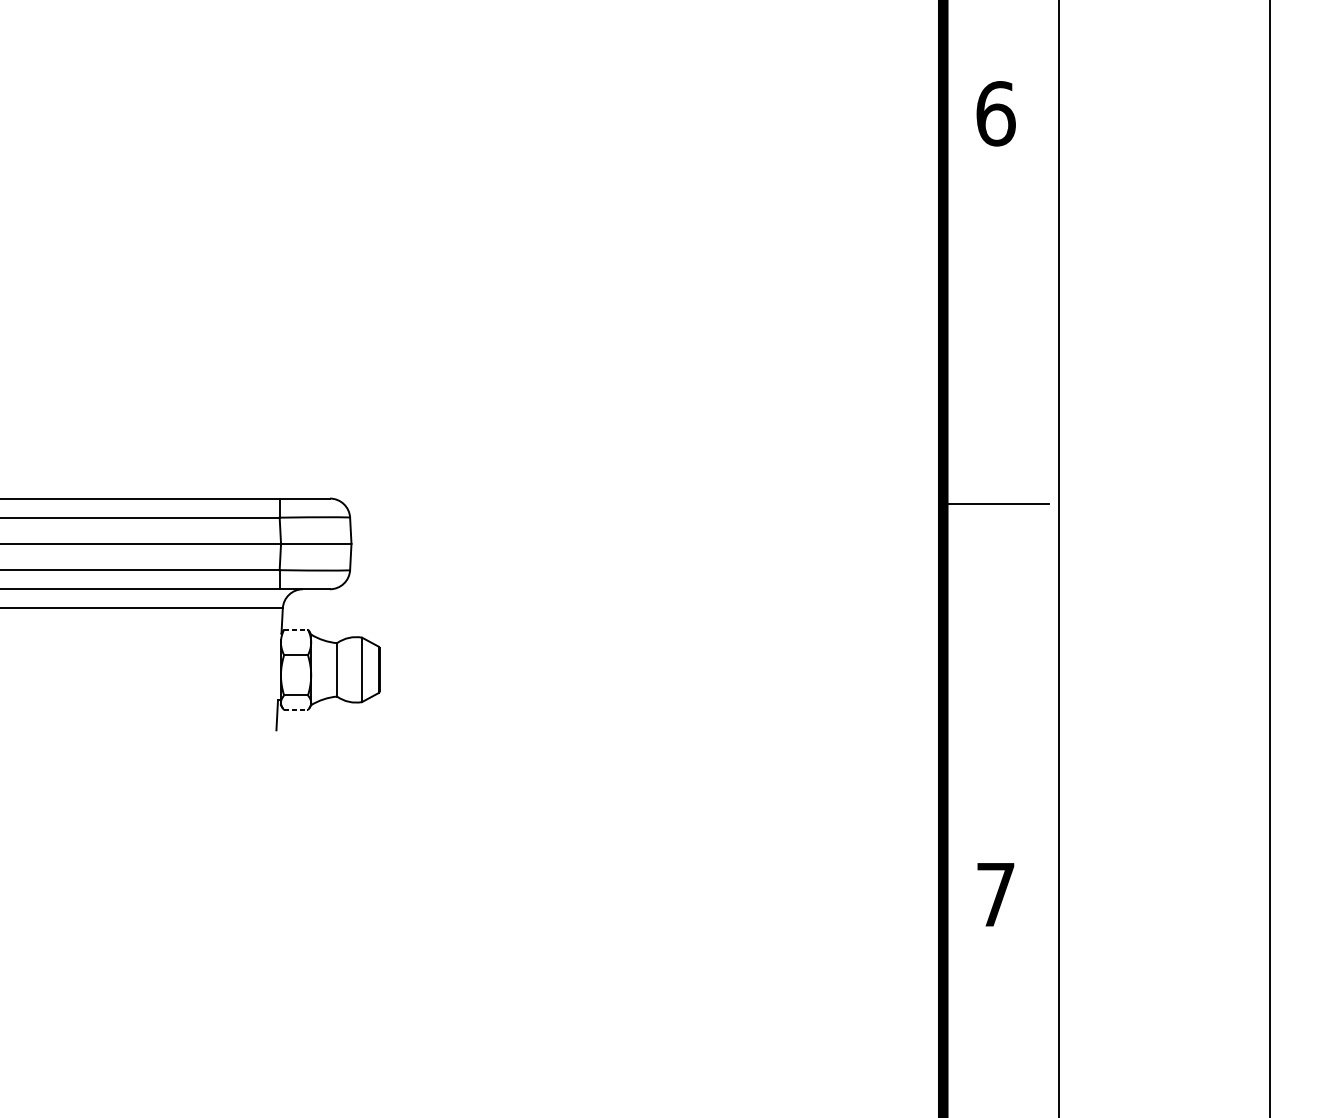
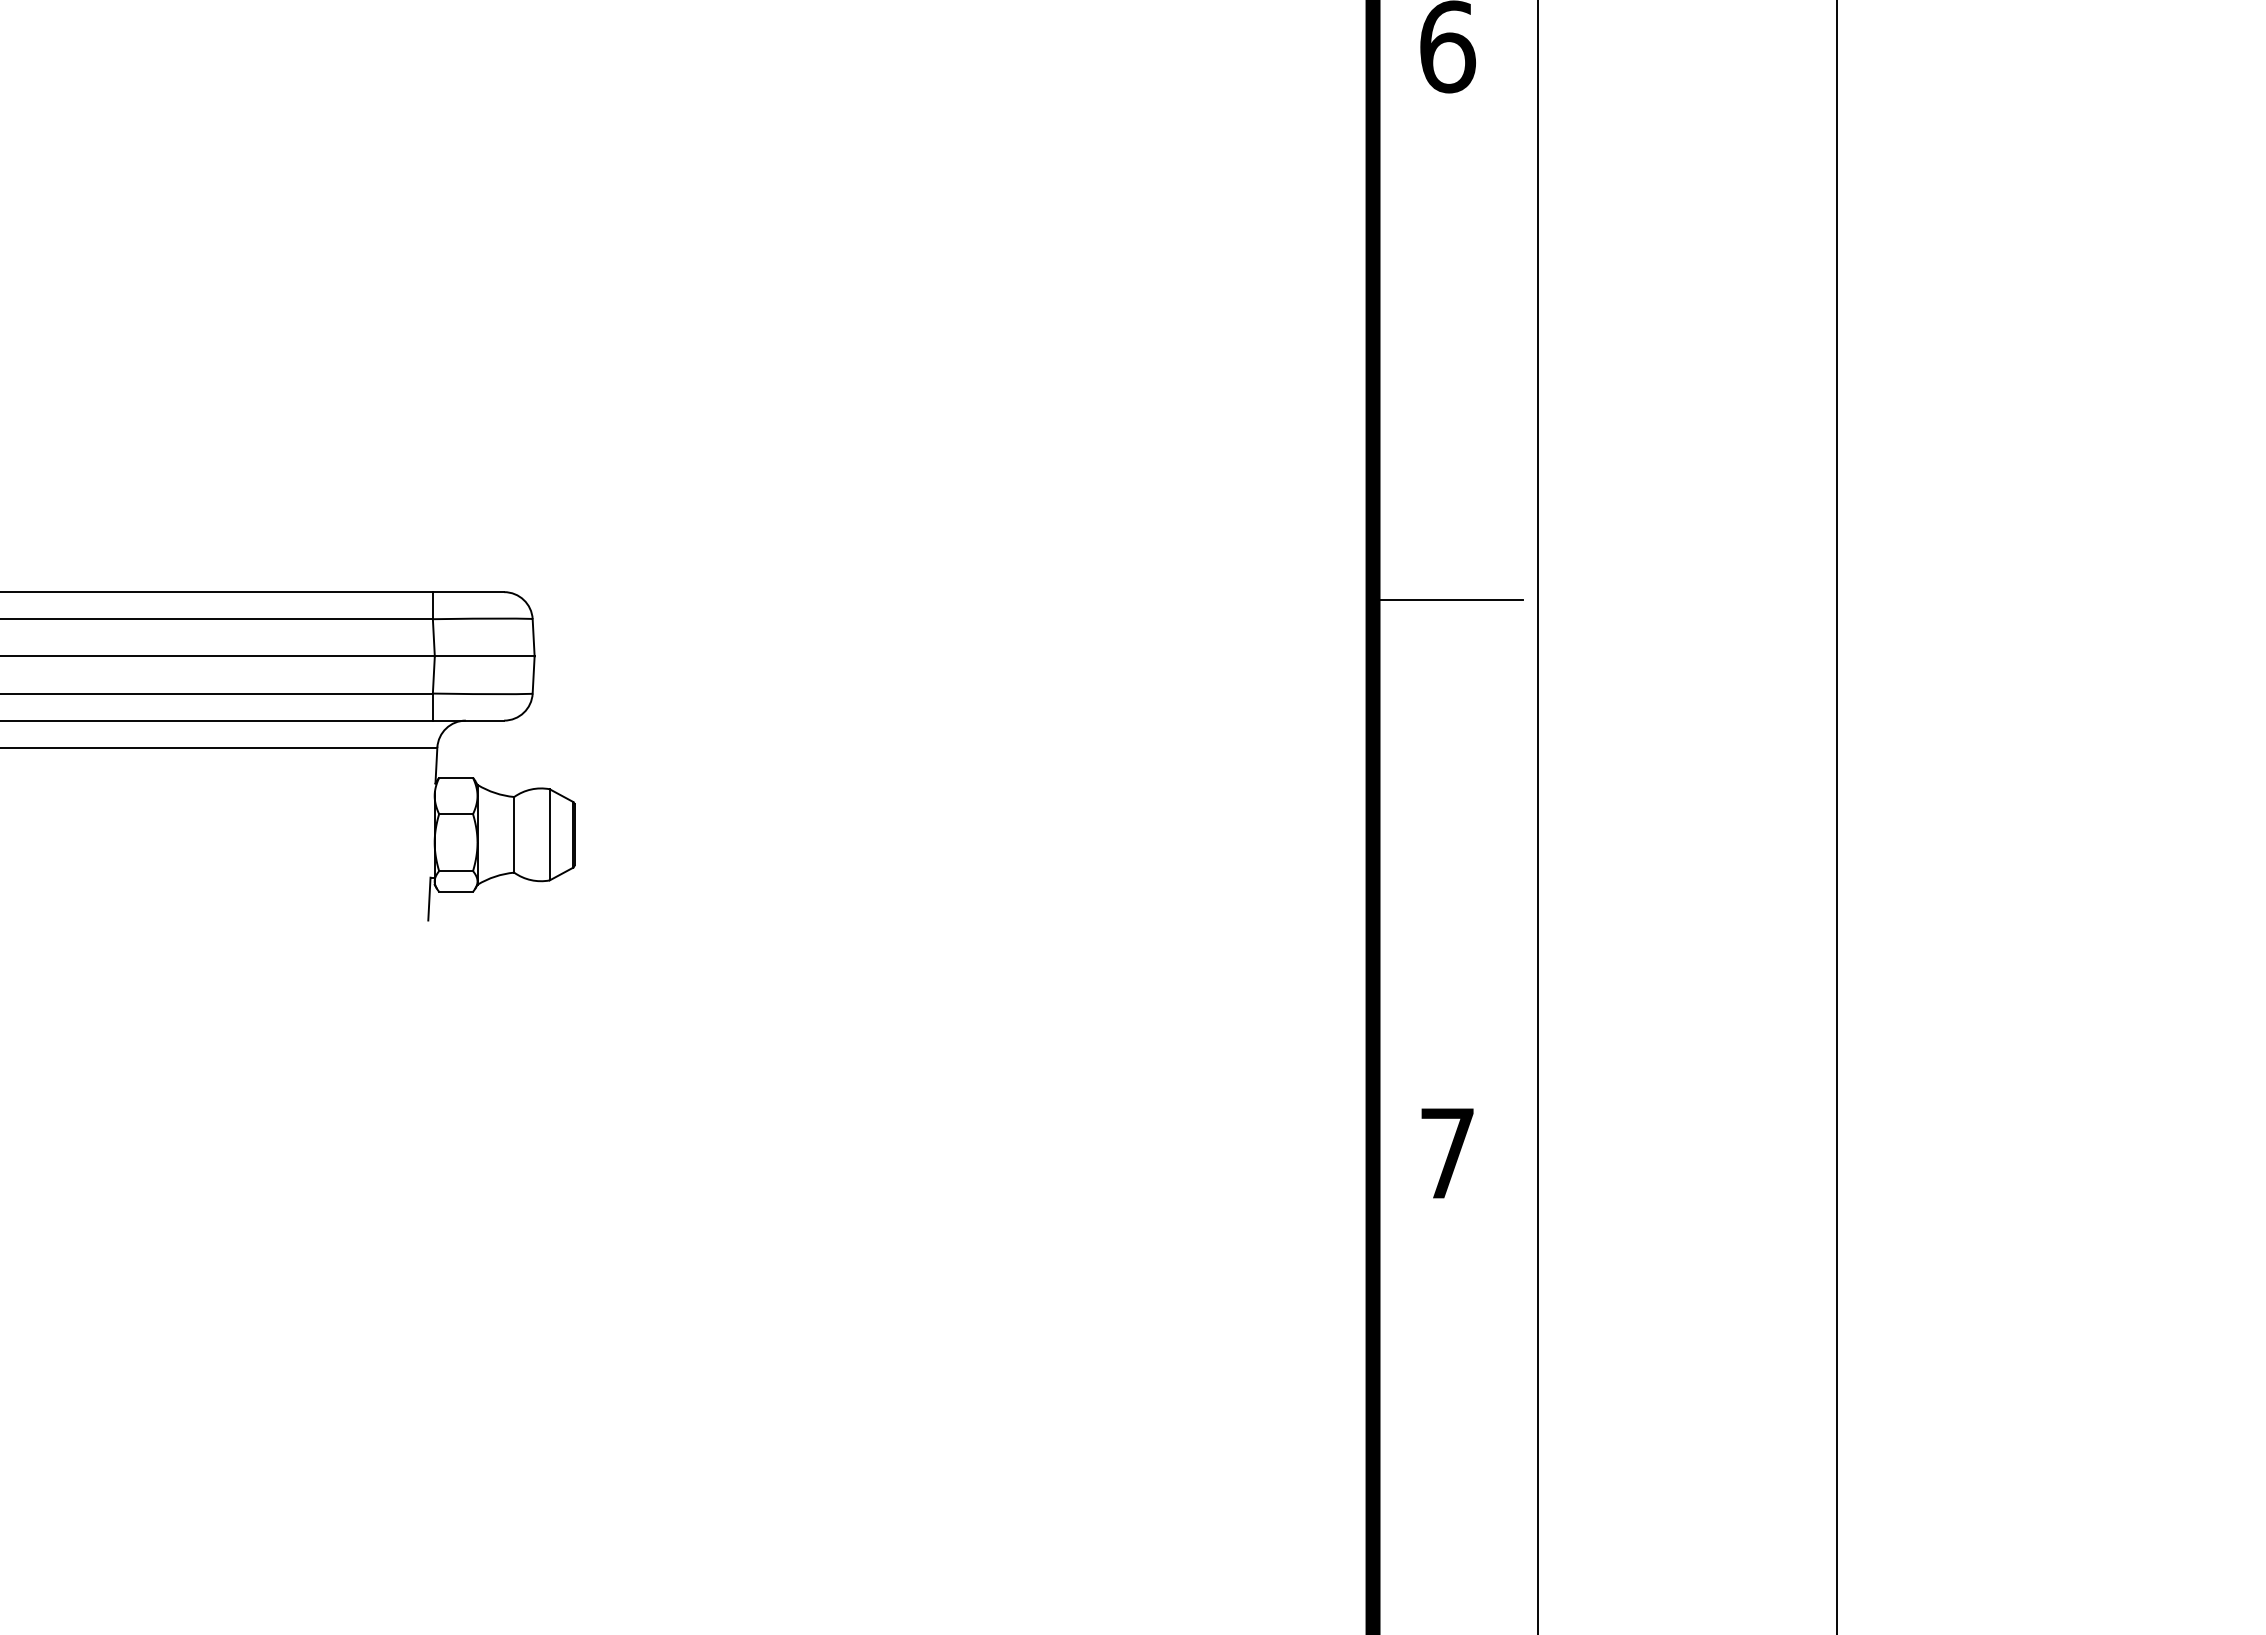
line: (296, 629) -> (456, 777), dashed -> solid
line: (296, 709) -> (456, 891), dashed -> solid

